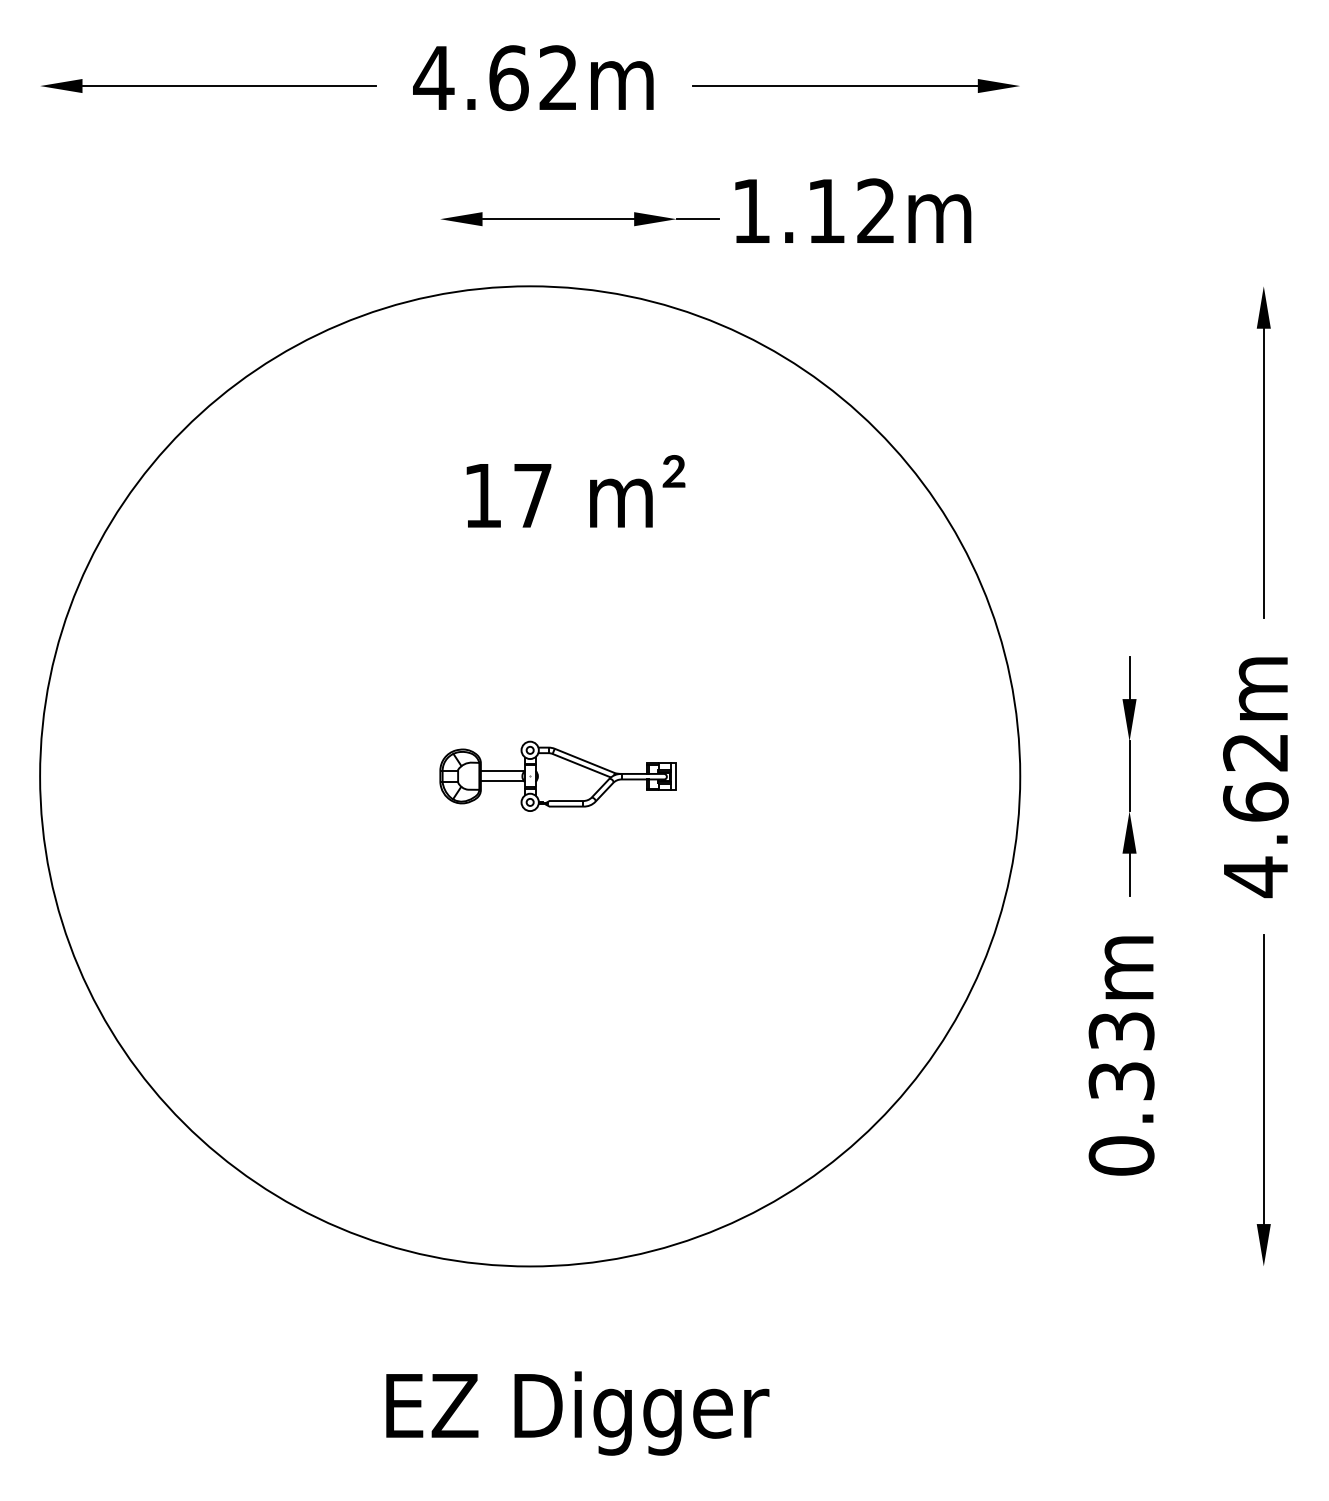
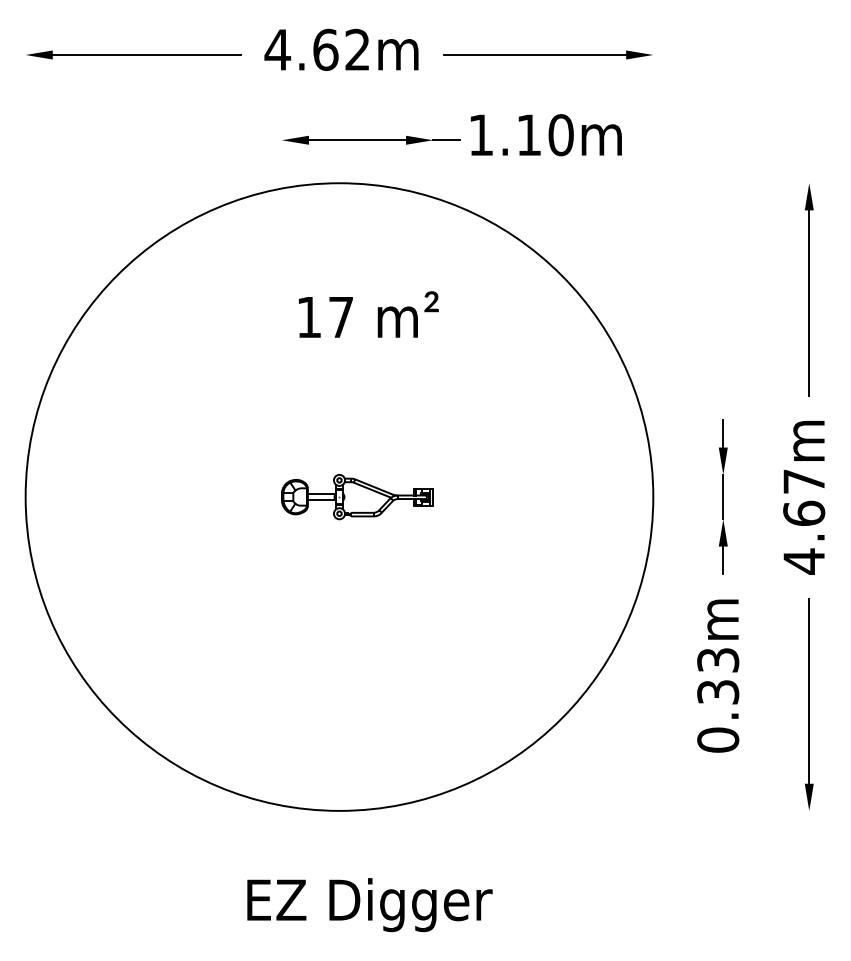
text: (875, 211) -> (560, 135), 1.12m -> 1.10m
text: (1254, 752) -> (803, 481), 4.62m -> 4.67m

